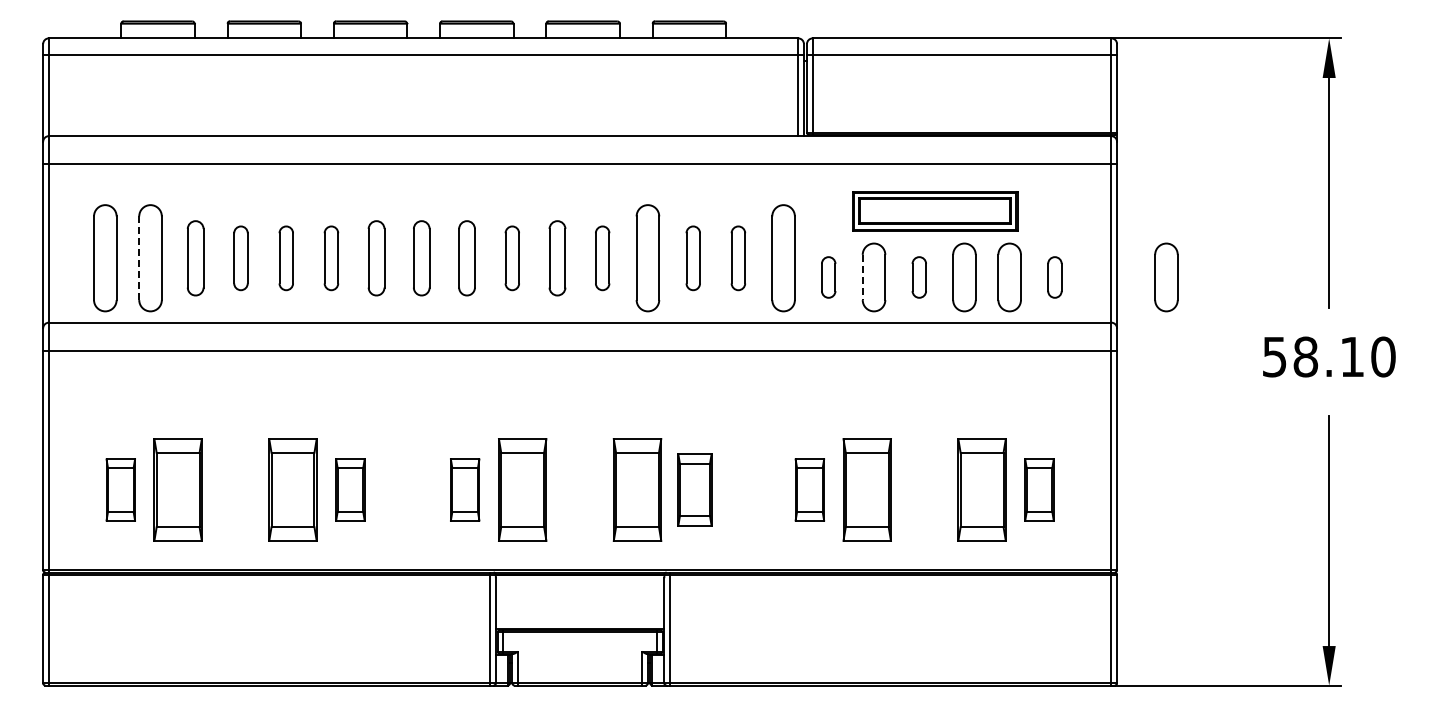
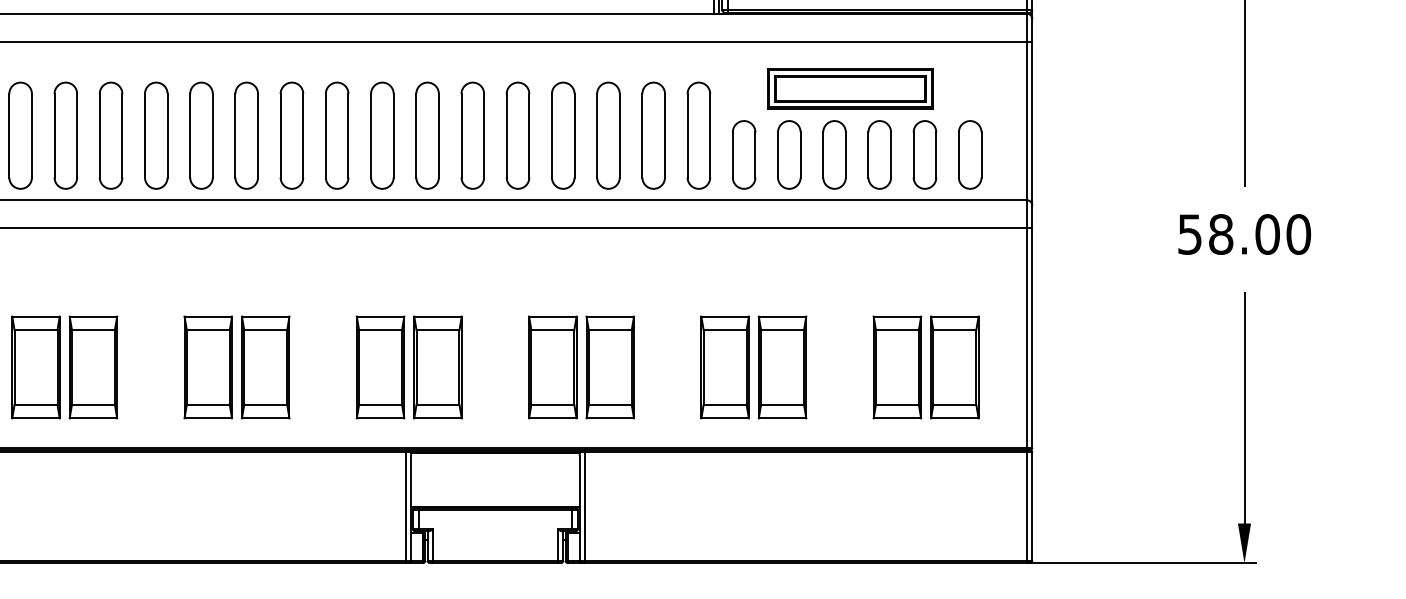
line: (139, 258) -> (54, 135), dashed -> solid
part: (195, 258) -> (110, 135), size x1.43
part: (240, 258) -> (155, 135), size x1.67
part: (286, 258) -> (201, 135), size x1.67
part: (331, 258) -> (246, 135), size x1.67
part: (376, 258) -> (291, 135), size x1.43
part: (421, 258) -> (336, 135), size x1.43
part: (466, 258) -> (381, 135), size x1.43
part: (512, 258) -> (427, 135), size x1.67
part: (557, 258) -> (472, 135), size x1.43
part: (602, 258) -> (517, 135), size x1.67
part: (693, 258) -> (608, 135), size x1.67
part: (738, 258) -> (653, 135), size x1.67
part: (828, 277) -> (743, 154), size x1.67
line: (862, 277) -> (777, 154), dashed -> solid
part: (919, 277) -> (834, 154), size x1.67
part: (1054, 277) -> (969, 154), size x1.67
part: (1166, 277) -> (1081, 154), removed
text: (1352, 356) -> (1267, 233), 58.10 -> 58.00
part: (120, 489) -> (35, 366), size x1.67
part: (350, 489) -> (265, 366), size x1.67
part: (464, 489) -> (379, 366), size x1.67
part: (694, 489) -> (609, 366), size x1.43
part: (809, 489) -> (724, 366), size x1.67
part: (1039, 489) -> (954, 366), size x1.67

